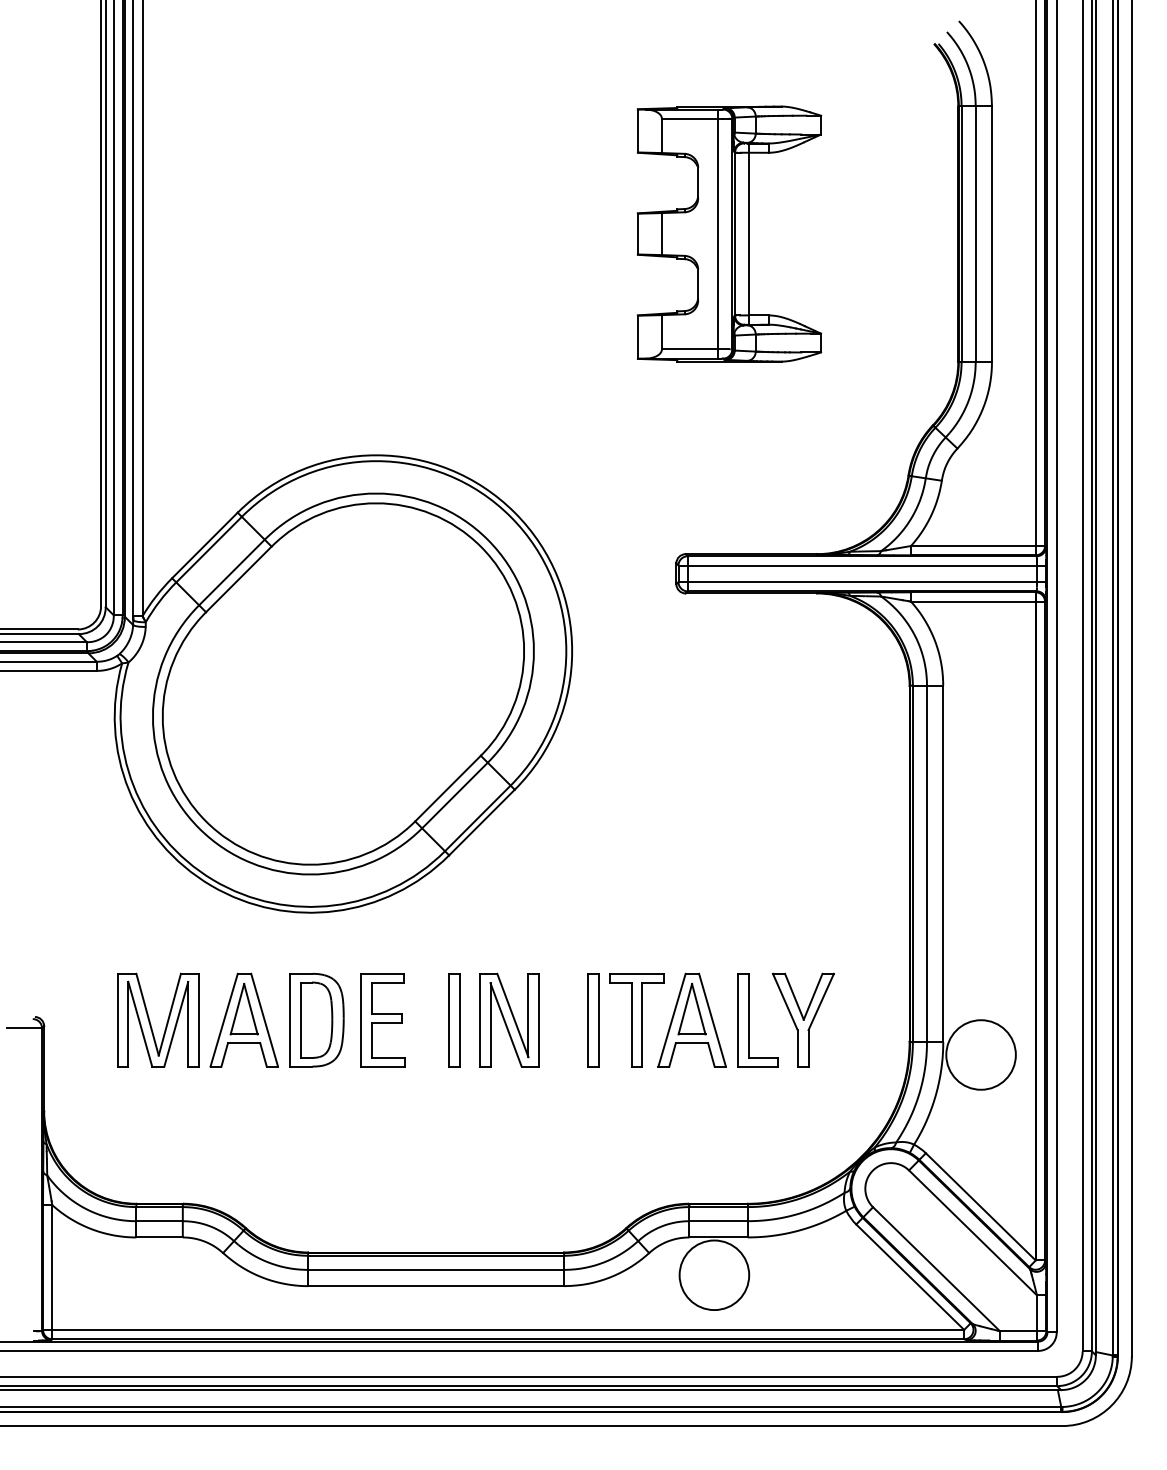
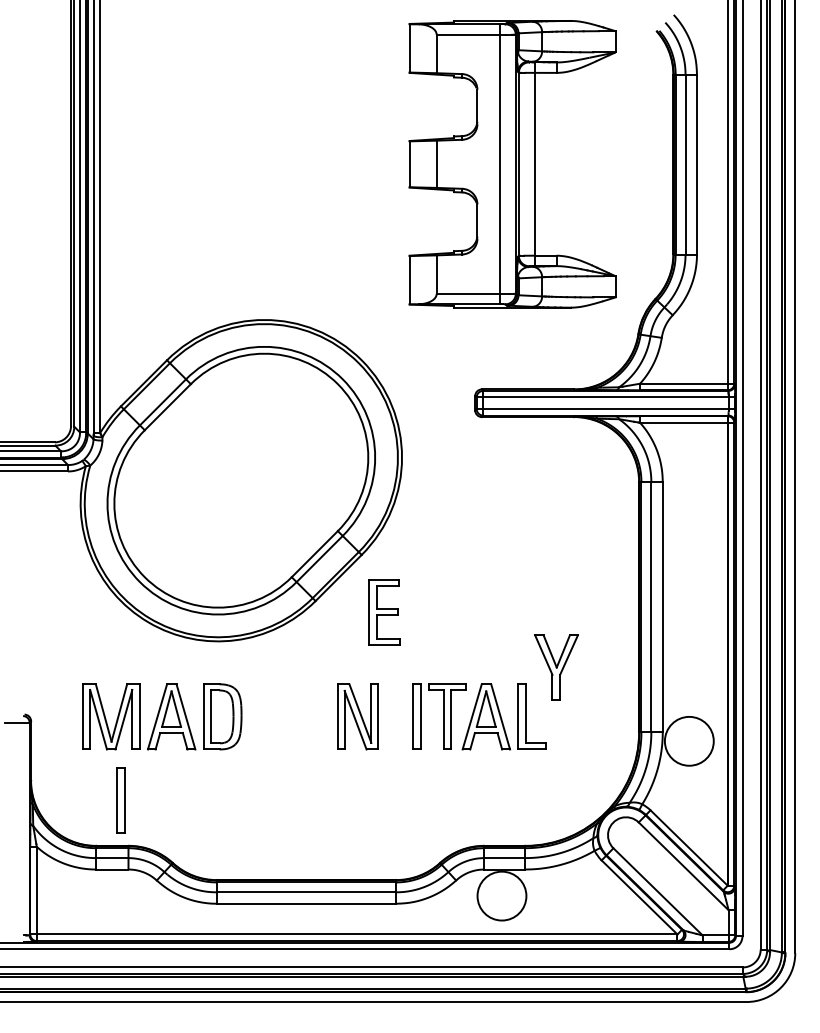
part: (729, 233) -> (512, 164), size x1.6
part: (383, 1019) -> (384, 612), moved
part: (453, 1019) -> (120, 800), moved
part: (803, 1019) -> (556, 667), moved

